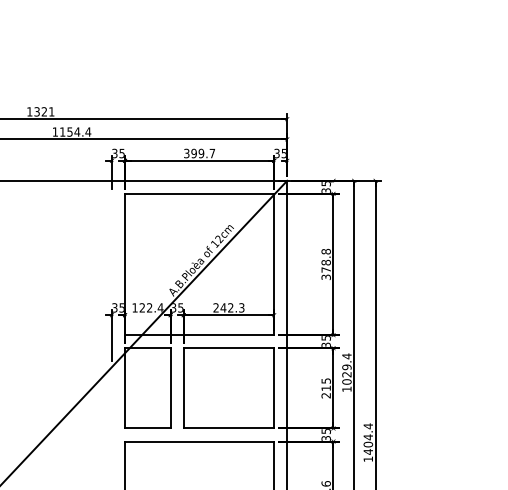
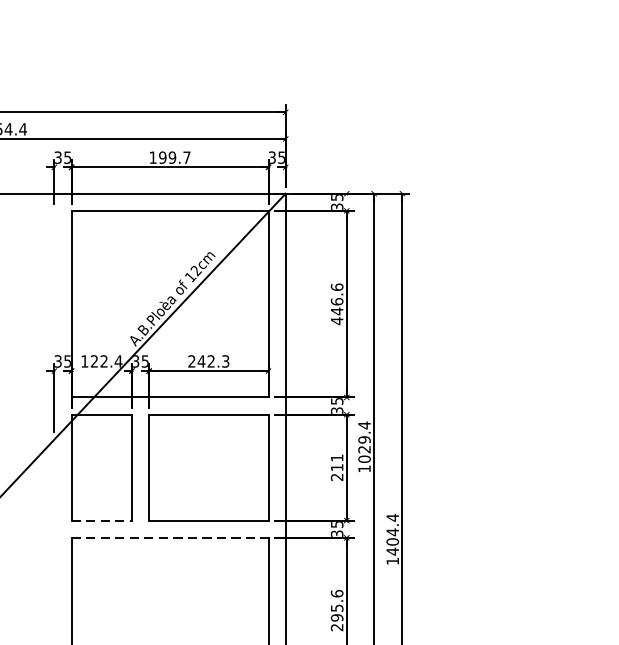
text: (186, 153) -> (152, 157), 399.7 -> 199.7
text: (325, 264) -> (336, 304), 378.8 -> 446.6
text: (325, 380) -> (336, 457), 215 -> 211
line: (147, 428) -> (101, 520), solid -> dashed
line: (199, 441) -> (169, 537), solid -> dashed

